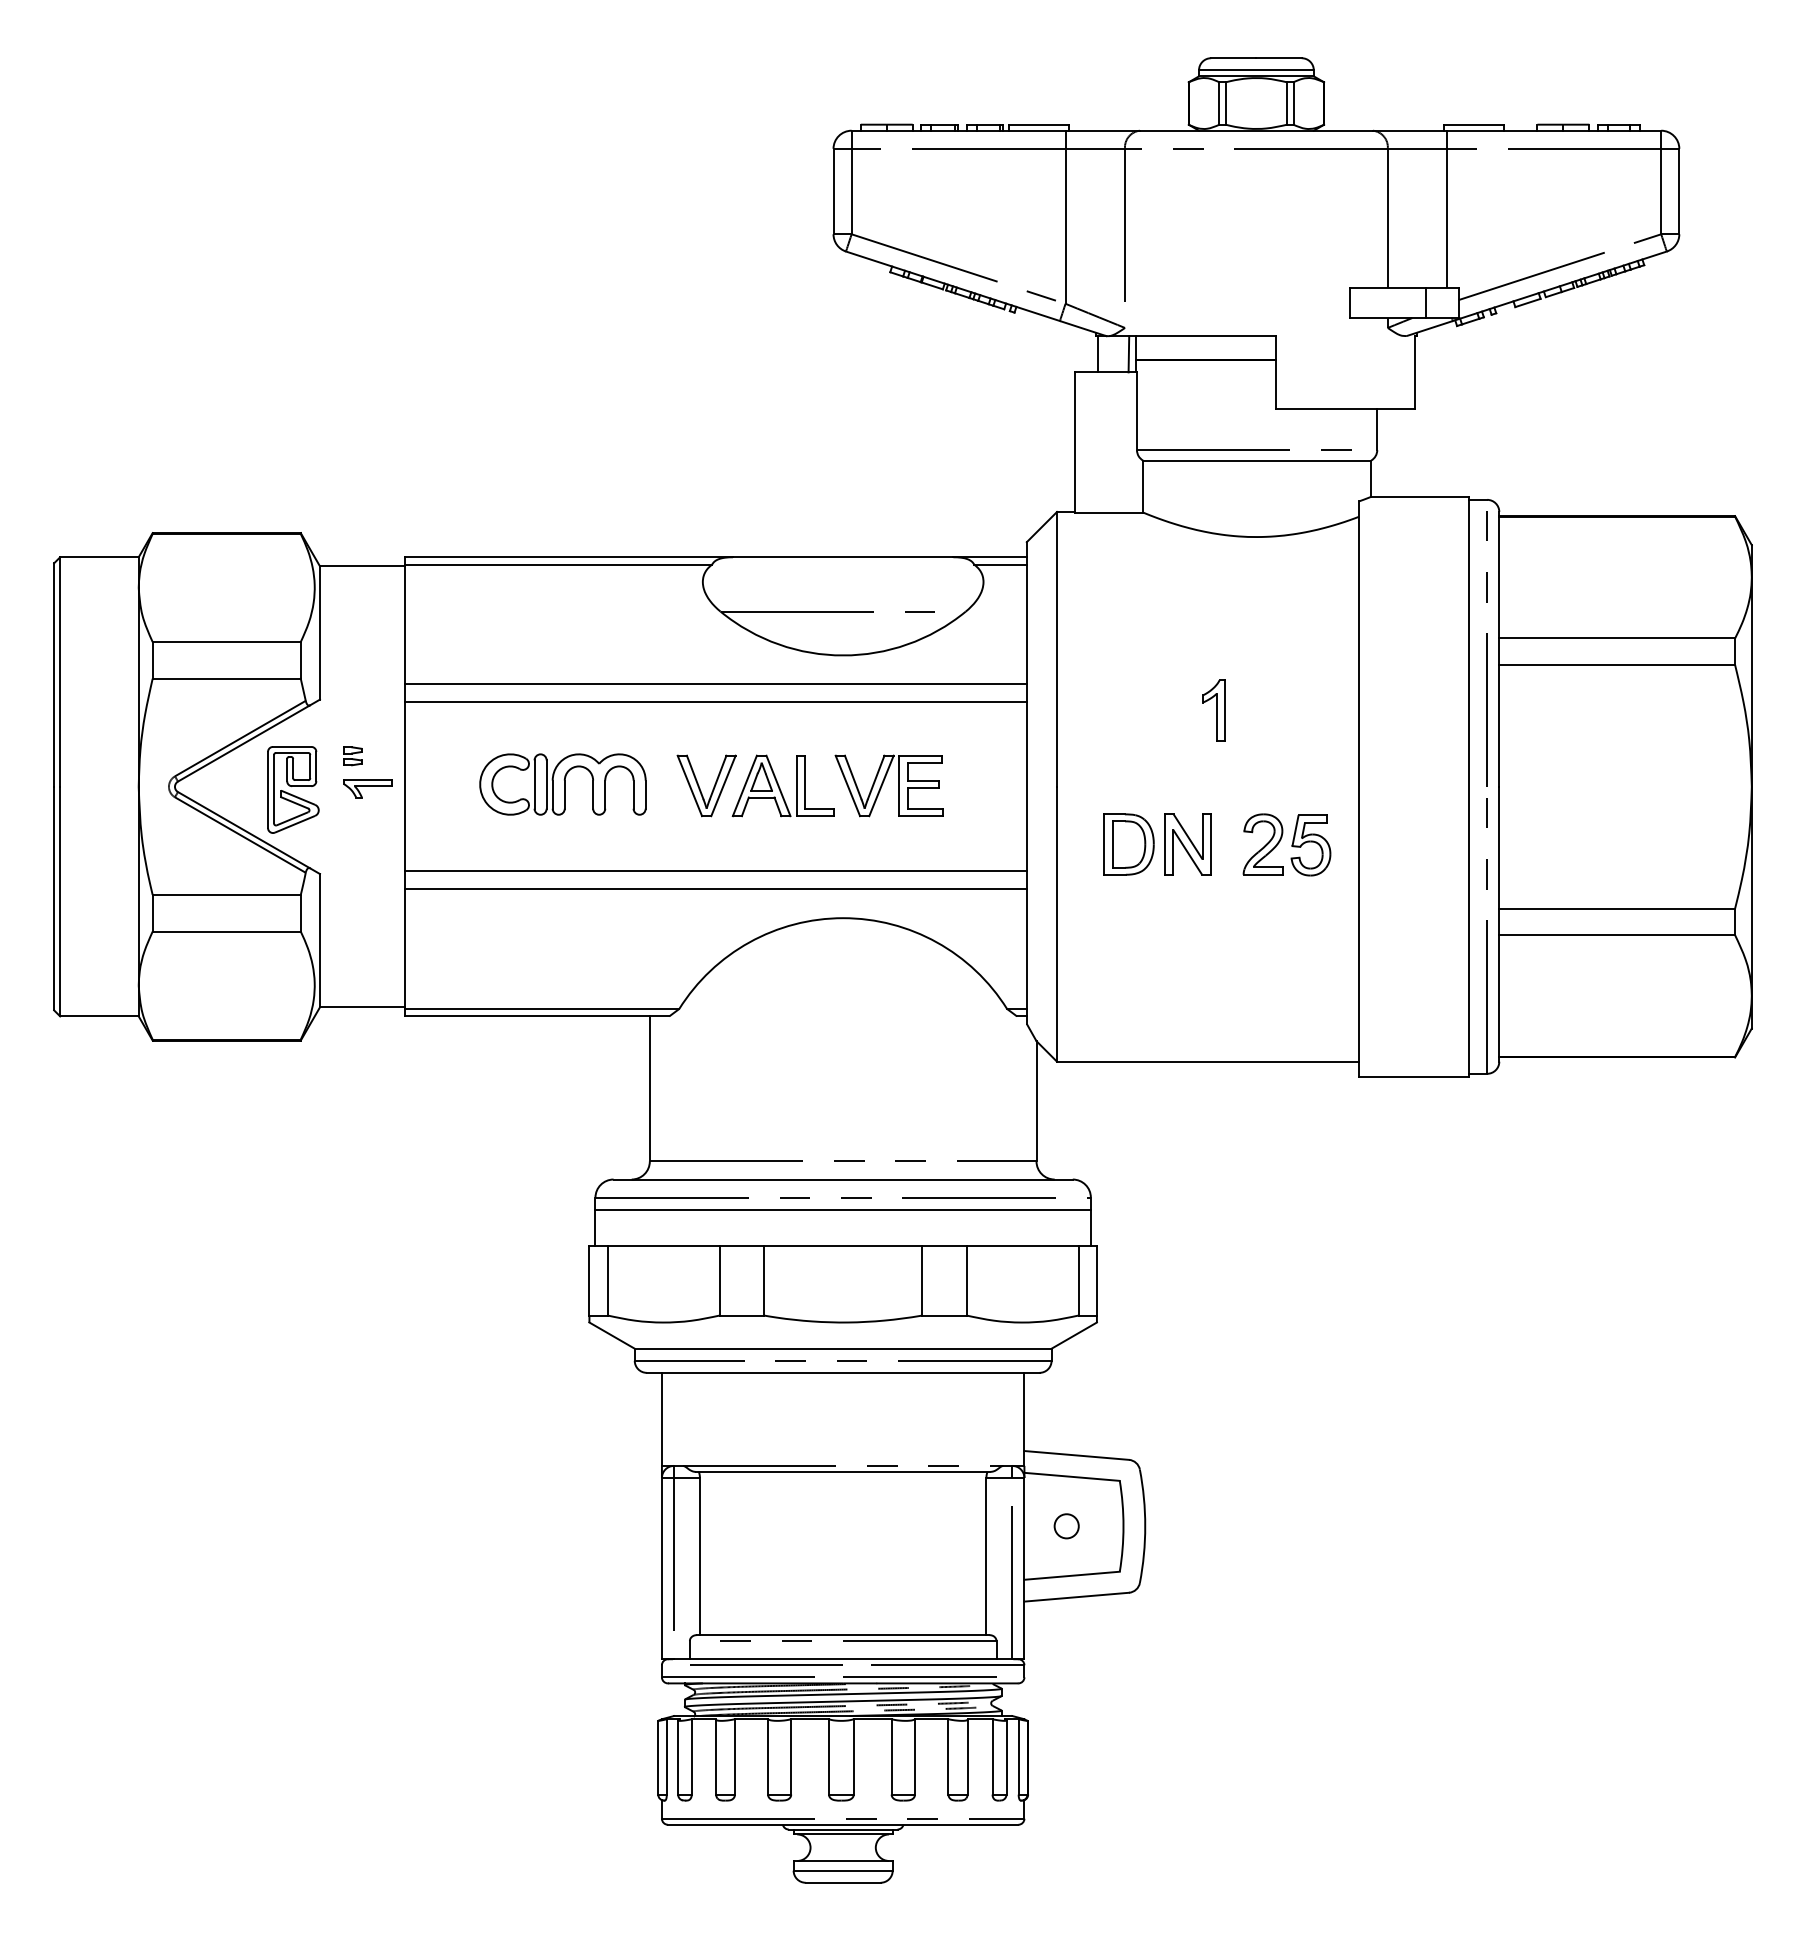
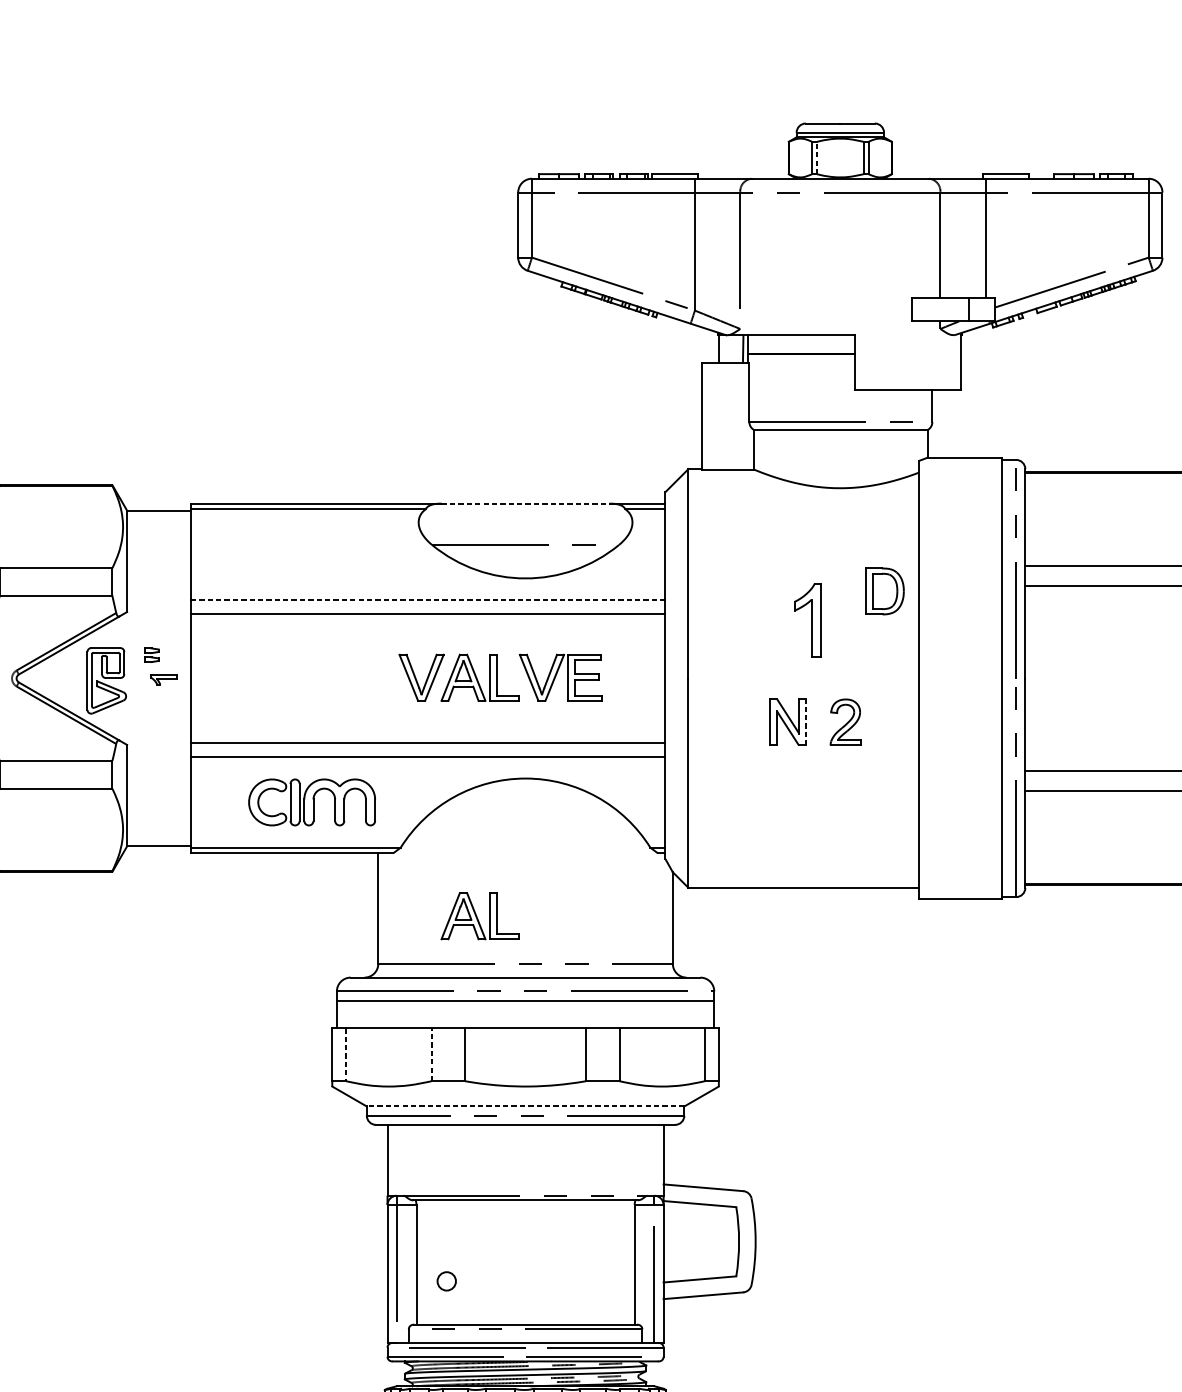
line: (1225, 103) -> (816, 158), solid -> dashed
line: (843, 557) -> (525, 503), solid -> dashed
line: (715, 684) -> (428, 600), solid -> dashed
part: (1213, 710) -> (807, 620), size x1.6
part: (562, 784) -> (311, 802), moved
part: (367, 788) -> (163, 679), size x0.7
part: (1128, 844) -> (884, 591), moved
line: (1211, 844) -> (806, 722), solid -> dashed
part: (1310, 845) -> (881, 723), removed
part: (782, 1098) -> (479, 915), added
line: (607, 1280) -> (346, 1054), solid -> dashed
line: (719, 1280) -> (431, 1054), solid -> dashed
line: (842, 1348) -> (525, 1106), solid -> dashed
circle: (1066, 1526) -> (446, 1281), moved

